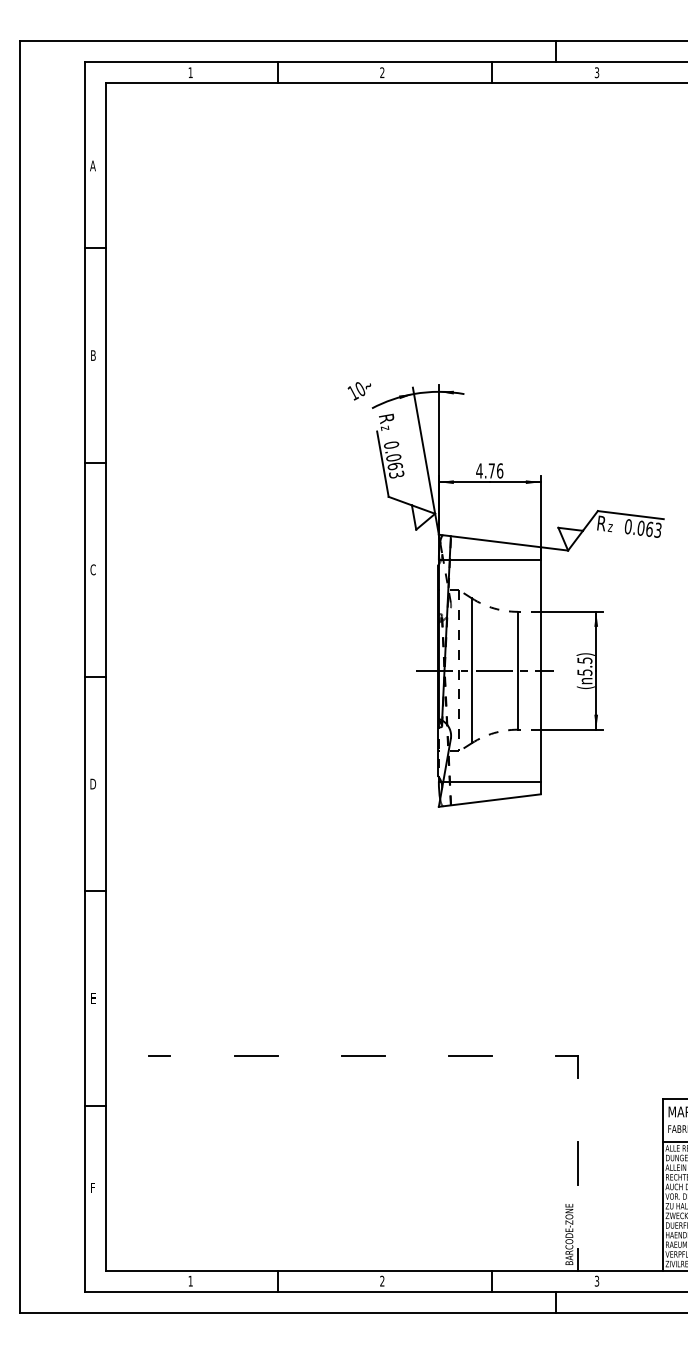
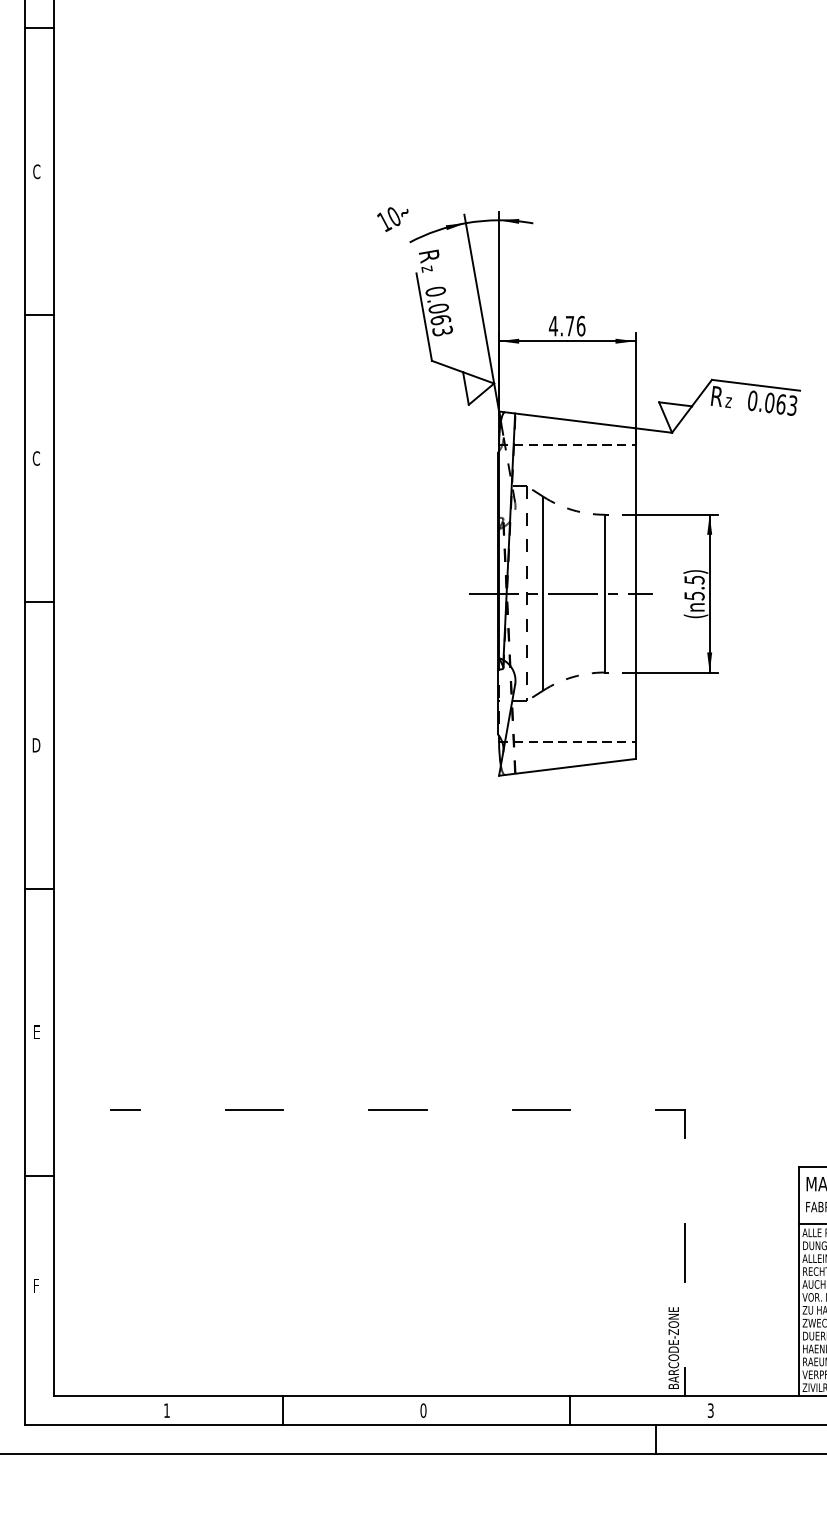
text: (93, 355) -> (36, 171), B -> C
line: (489, 560) -> (566, 446), solid -> dashed
line: (489, 781) -> (566, 741), solid -> dashed
text: (382, 1280) -> (423, 1409), 2 -> 0

